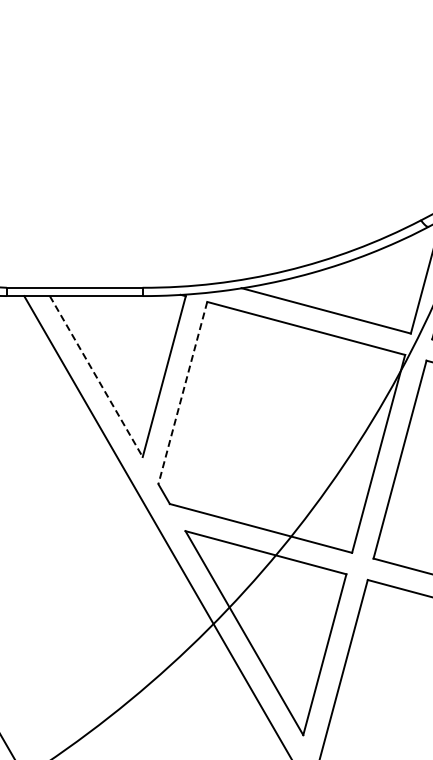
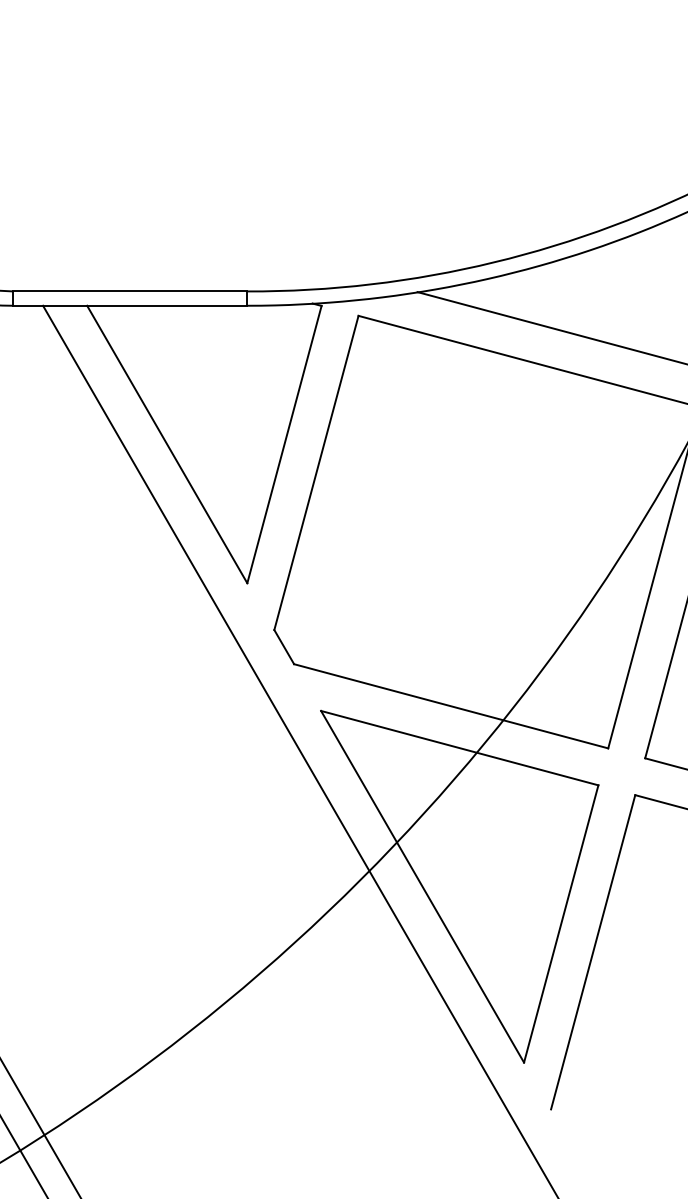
line: (96, 376) -> (167, 444), dashed -> solid
line: (182, 393) -> (315, 473), dashed -> solid

